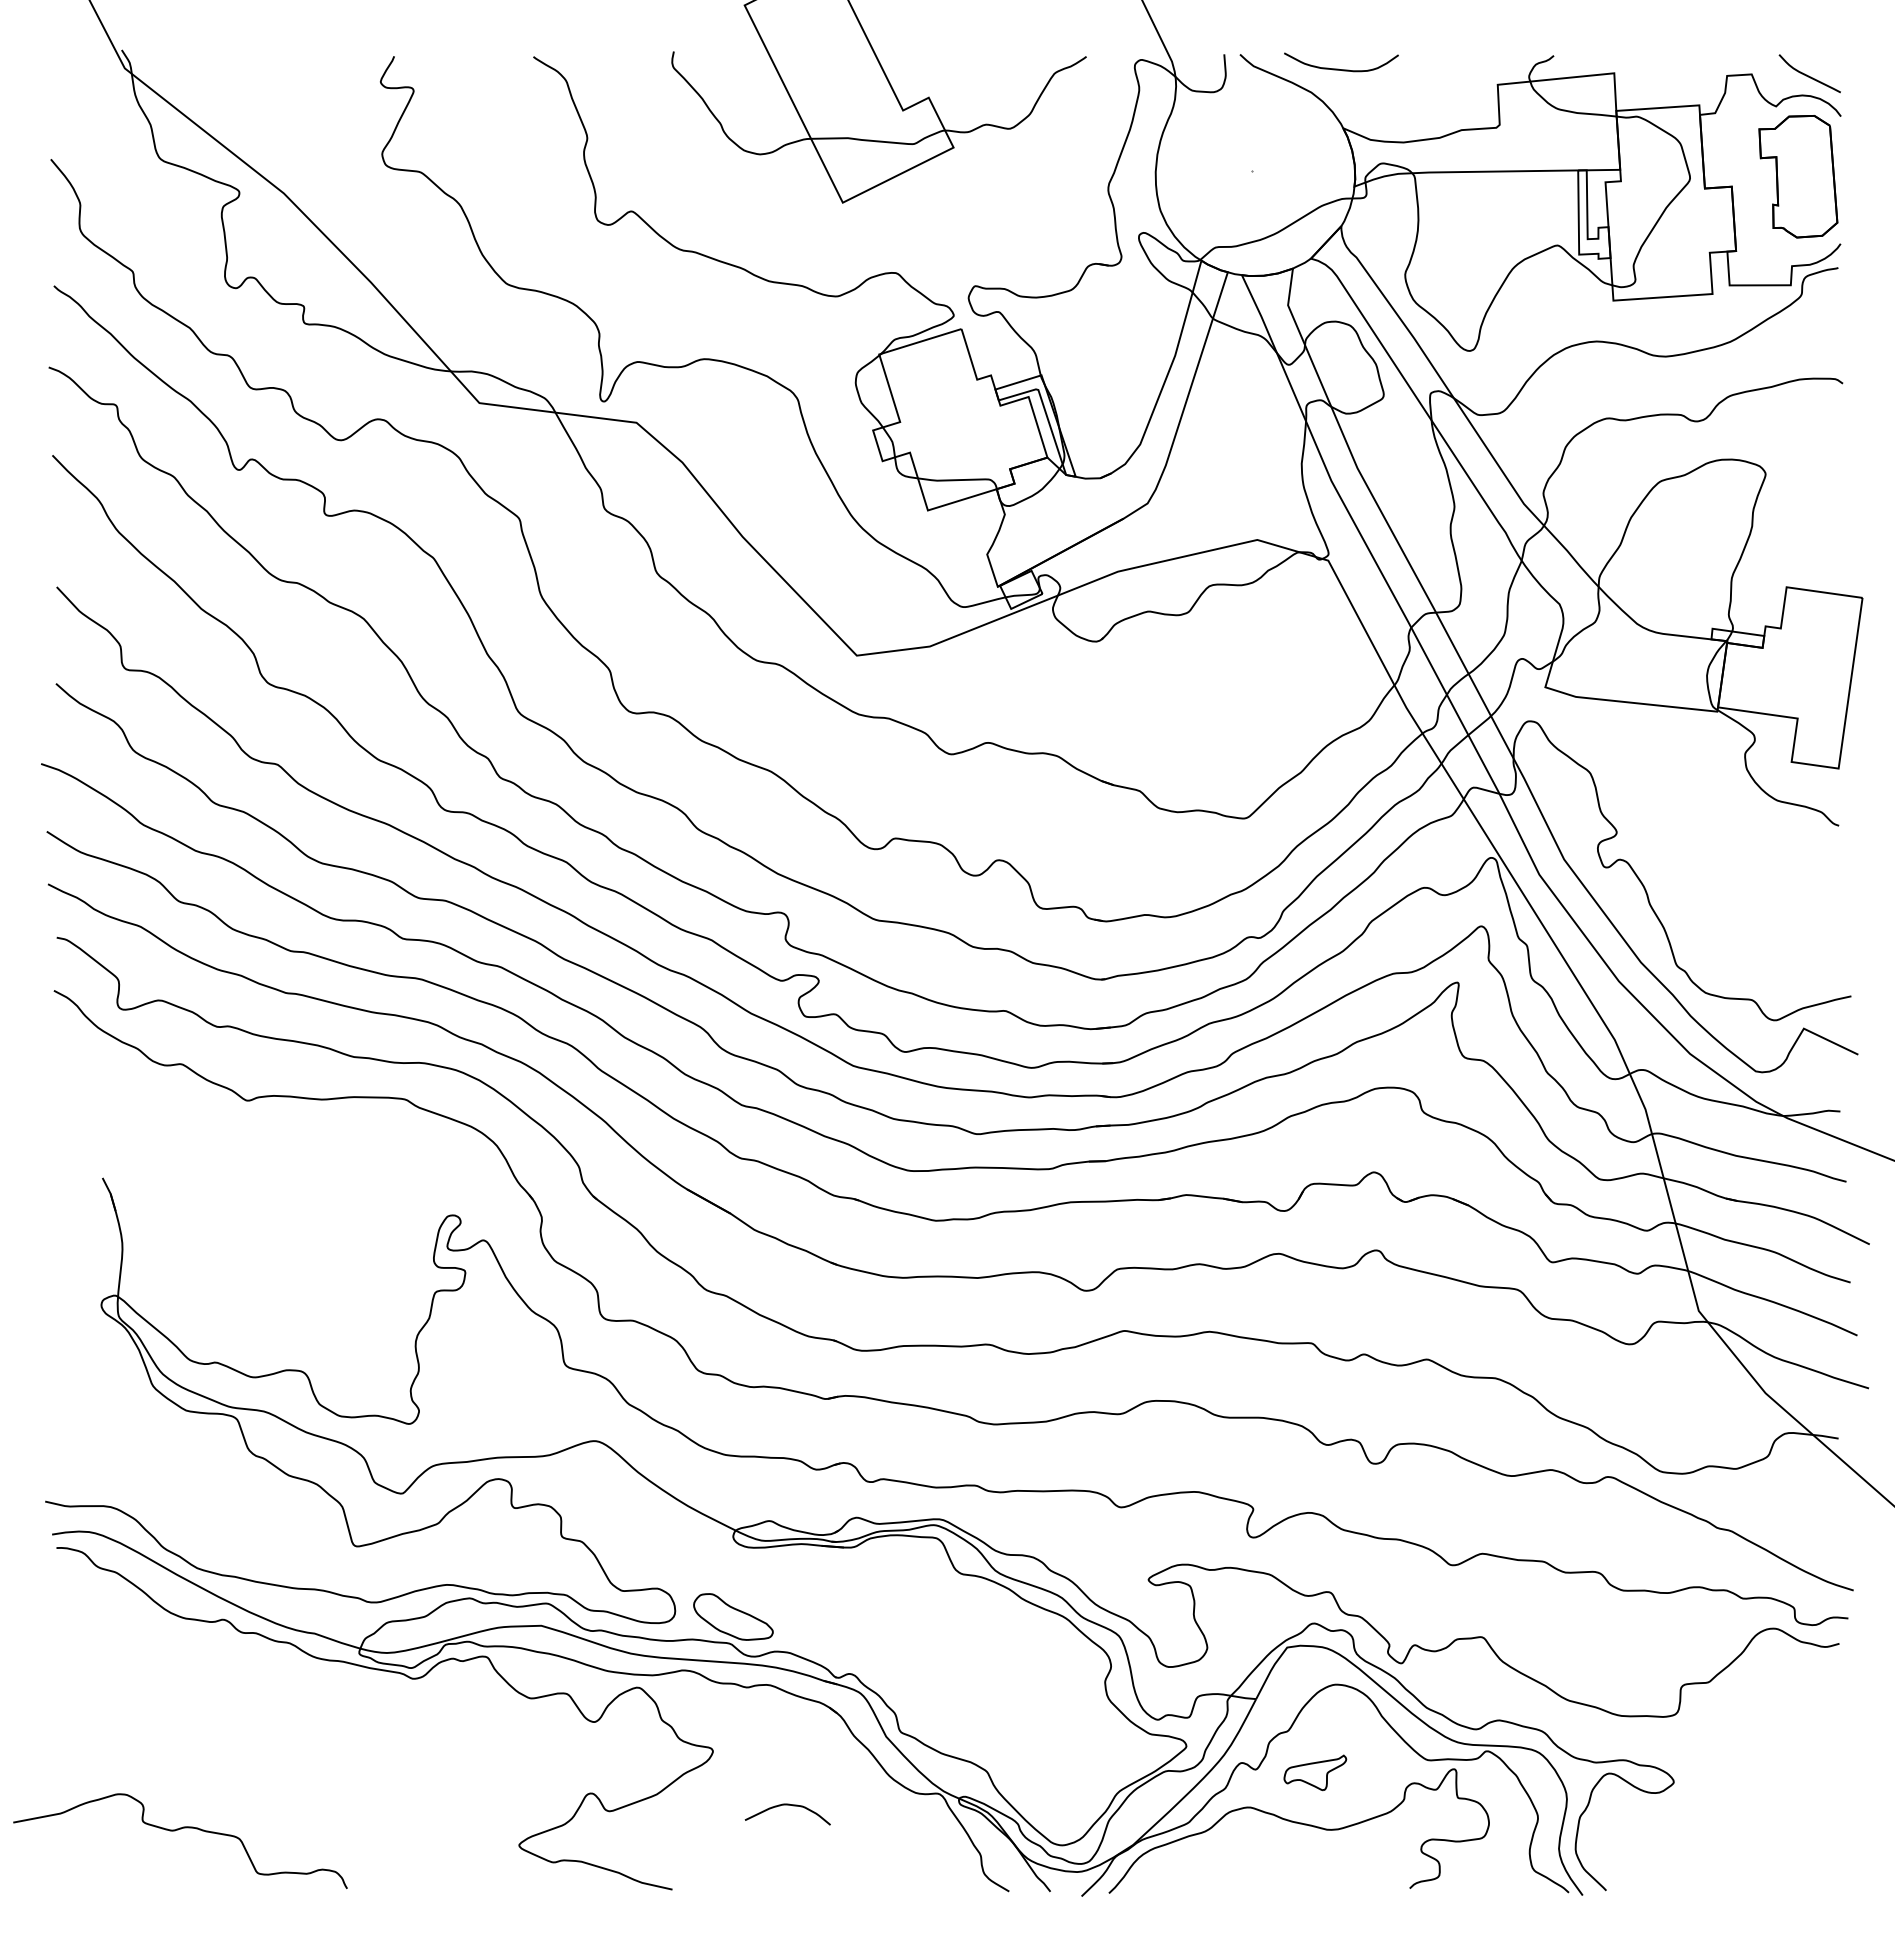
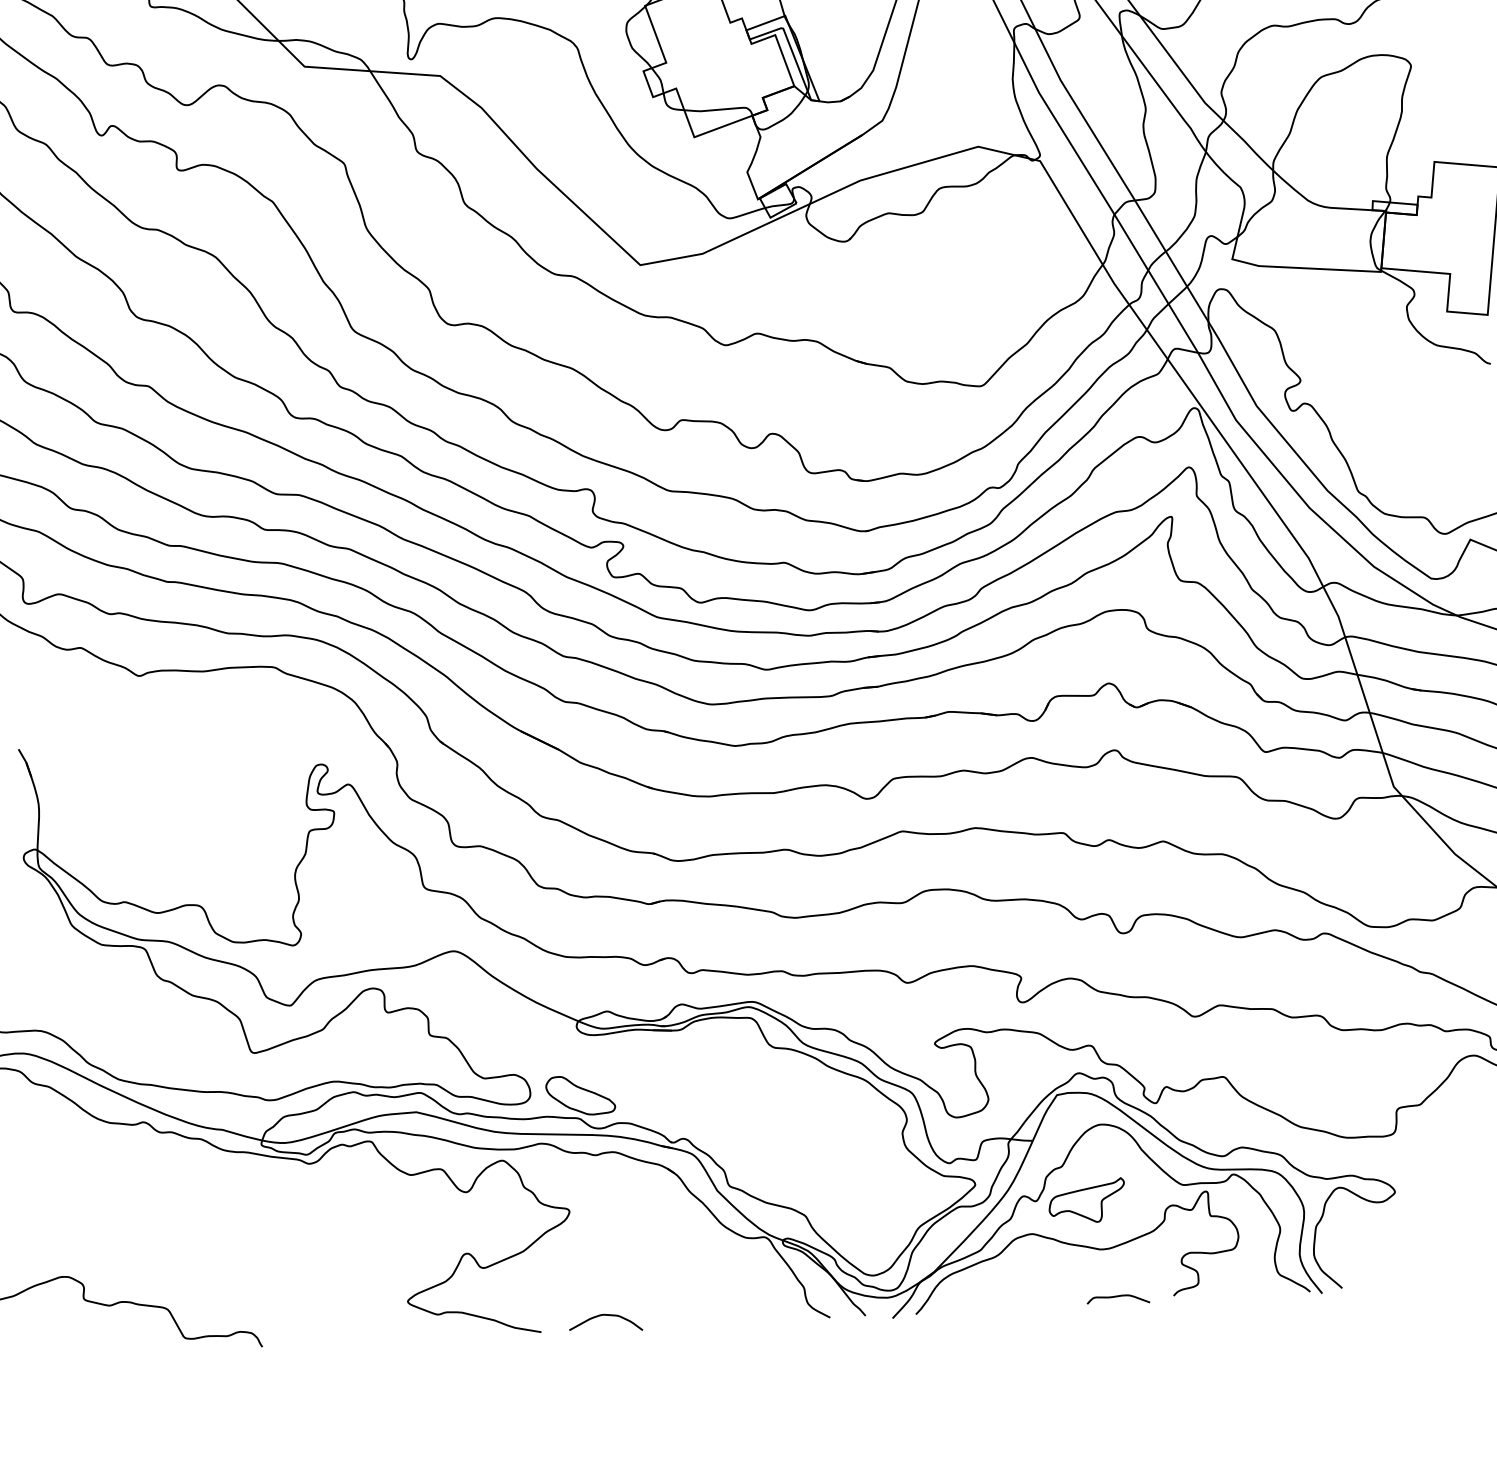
part: (1315, 1772) -> (1087, 1200), size x1.43
curve: (787, 1805) -> (605, 1315), moved
curve: (1345, 1886) -> (1118, 1297), added

